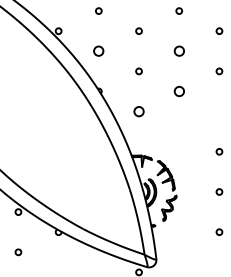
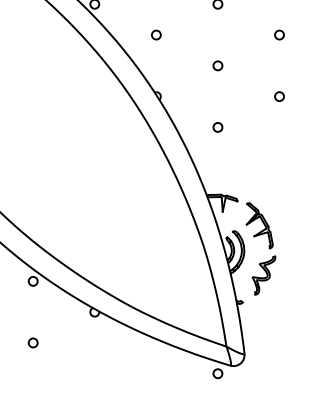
circle: (98, 51) -> (155, 35), size x0.62
circle: (178, 51) -> (278, 35), size x0.62
circle: (178, 91) -> (278, 96), size x0.62
circle: (138, 111) -> (217, 127), size x0.62

